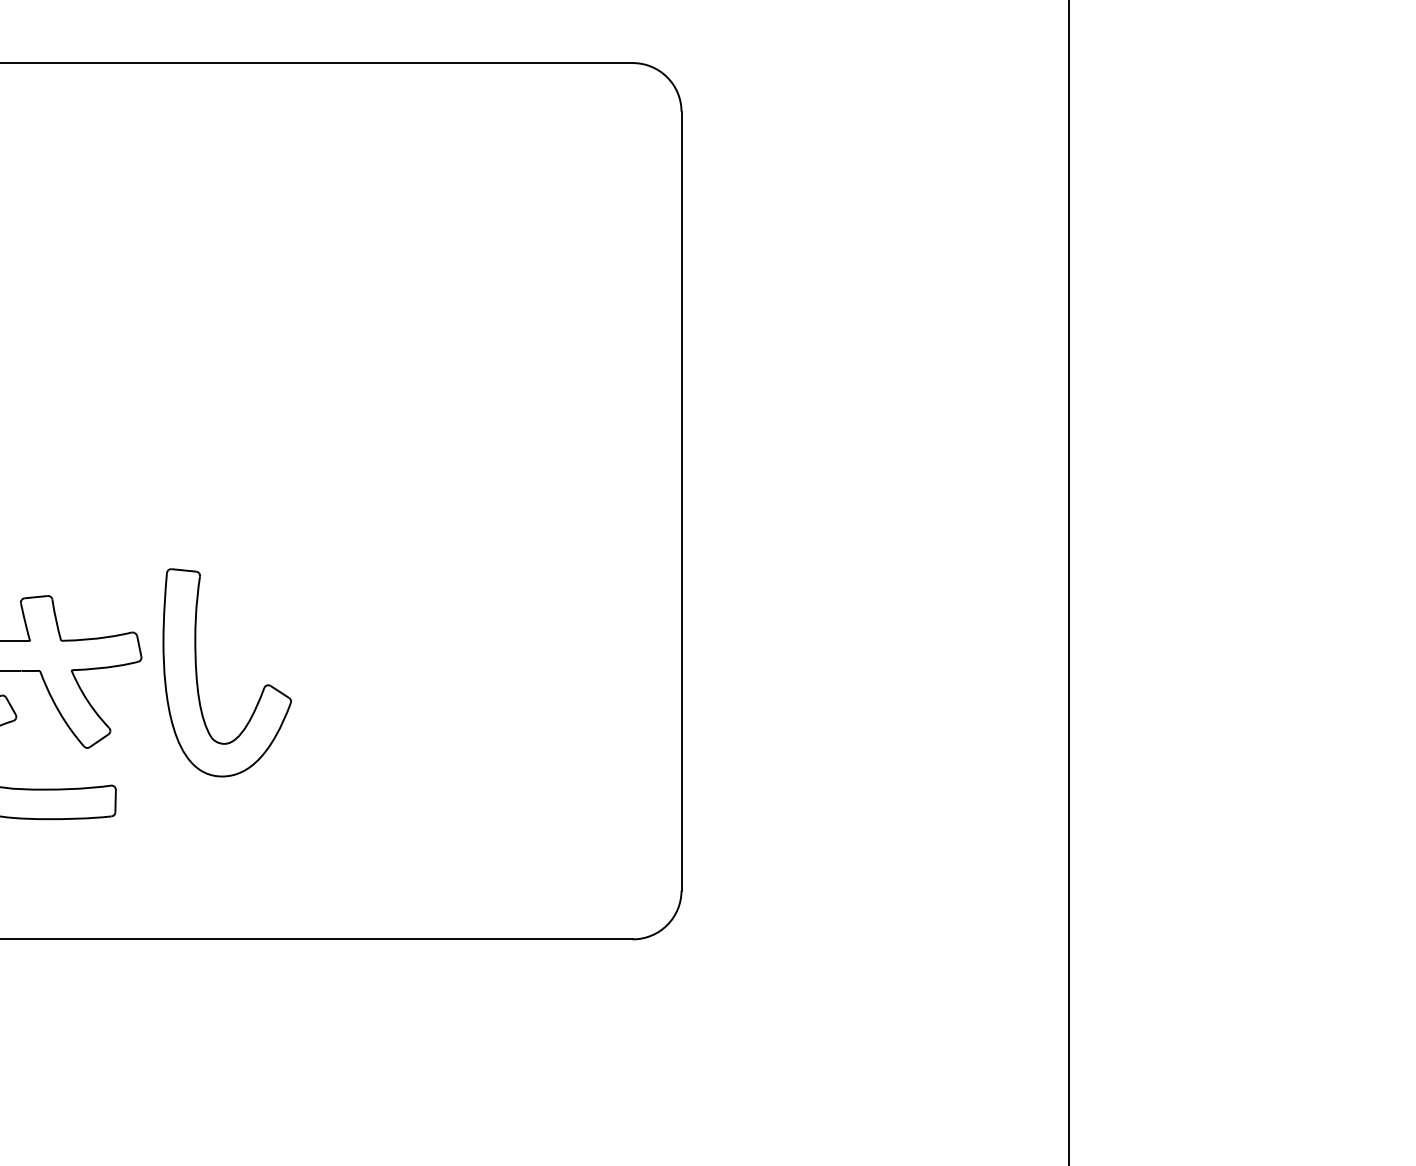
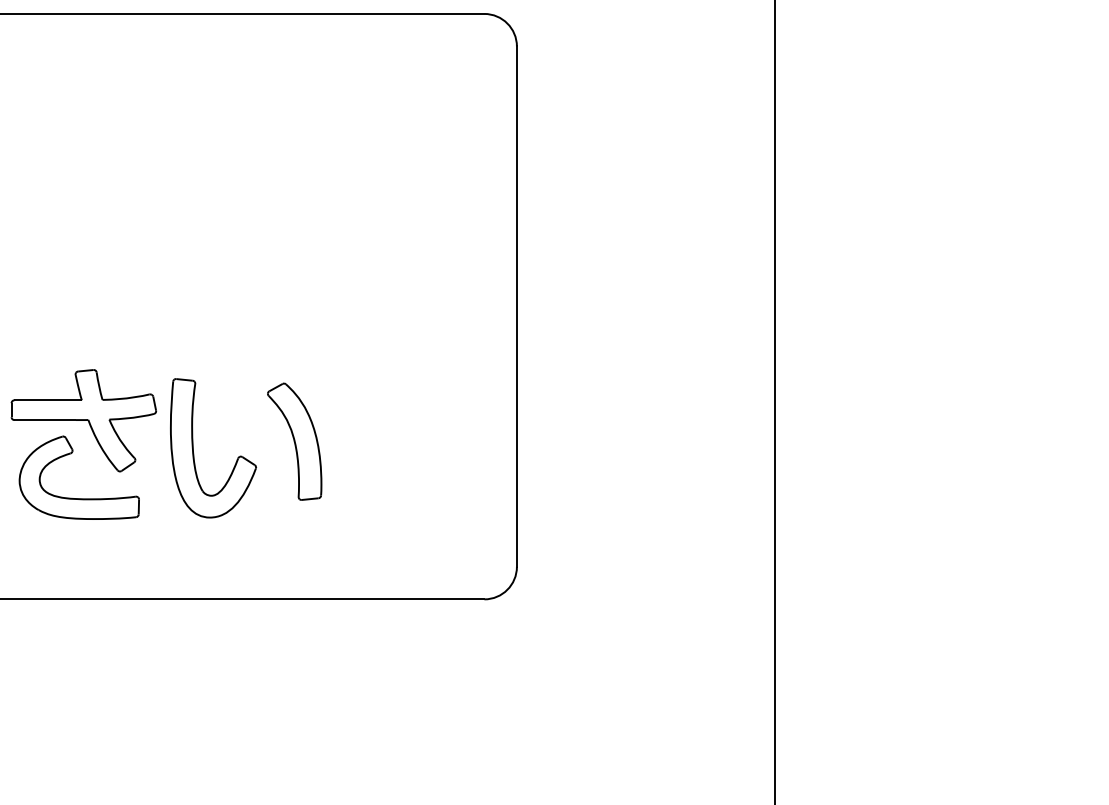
part: (198, 680) -> (194, 453), moved
part: (348, 703) -> (294, 441), added

